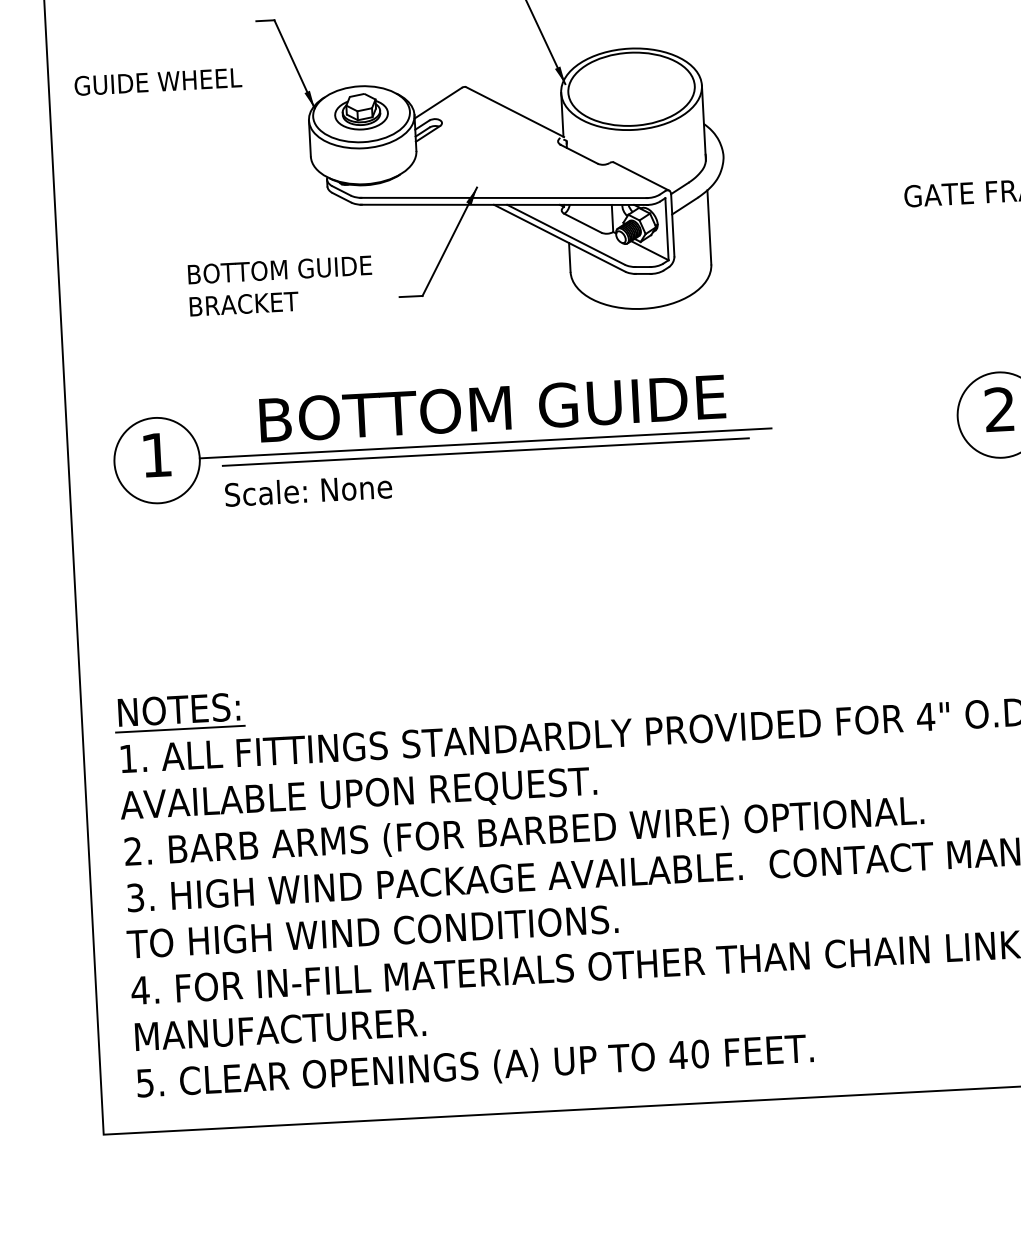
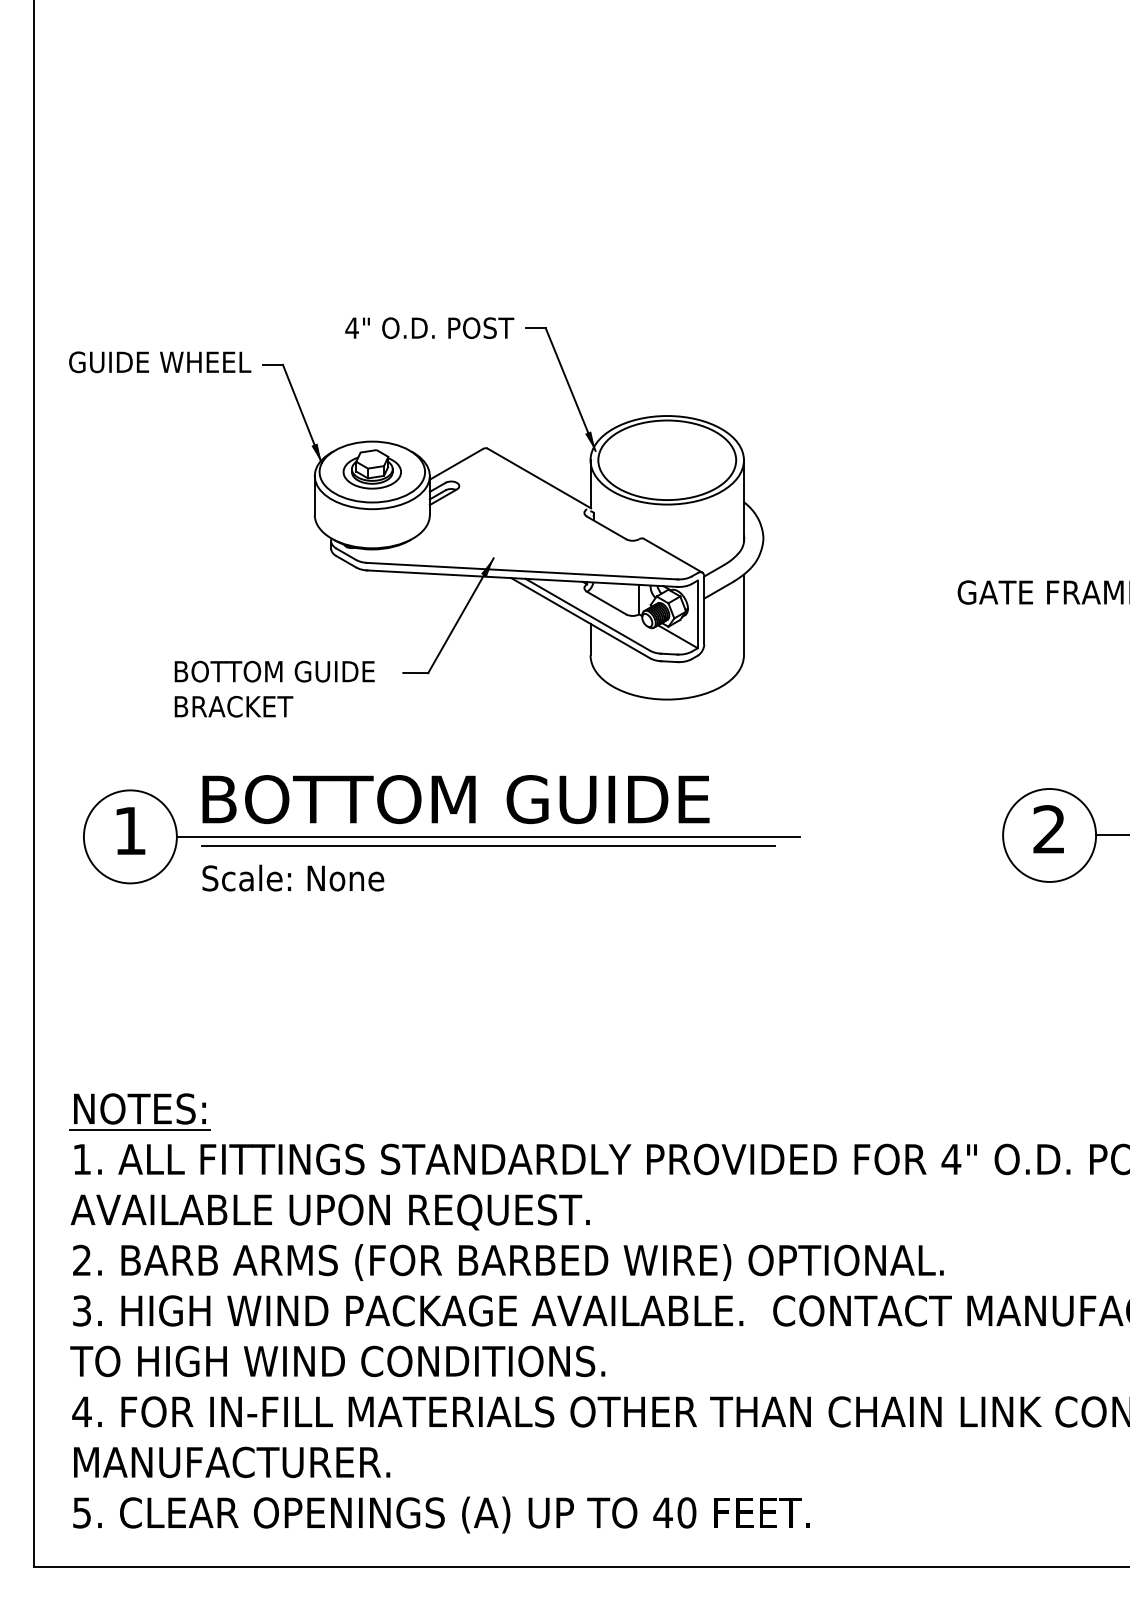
text: (158, 82) -> (160, 362), moved
text: (280, 285) -> (274, 688), moved
text: (492, 408) -> (455, 799), moved

